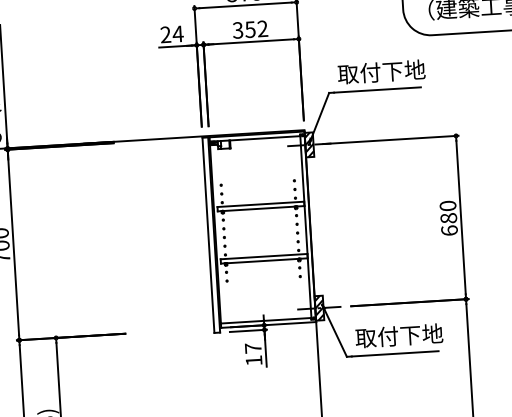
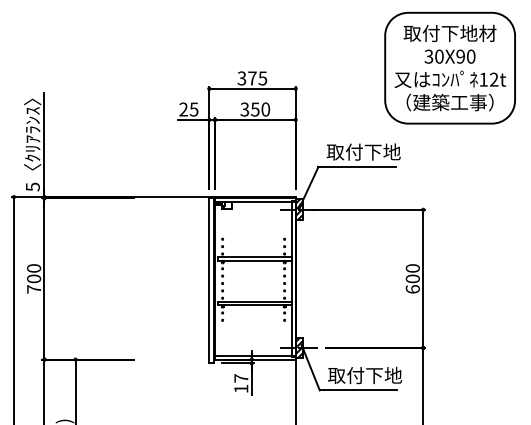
text: (262, 28) -> (265, 109), 352 -> 350
text: (177, 34) -> (193, 109), 24 -> 25
text: (448, 217) -> (412, 278), 680 -> 600

